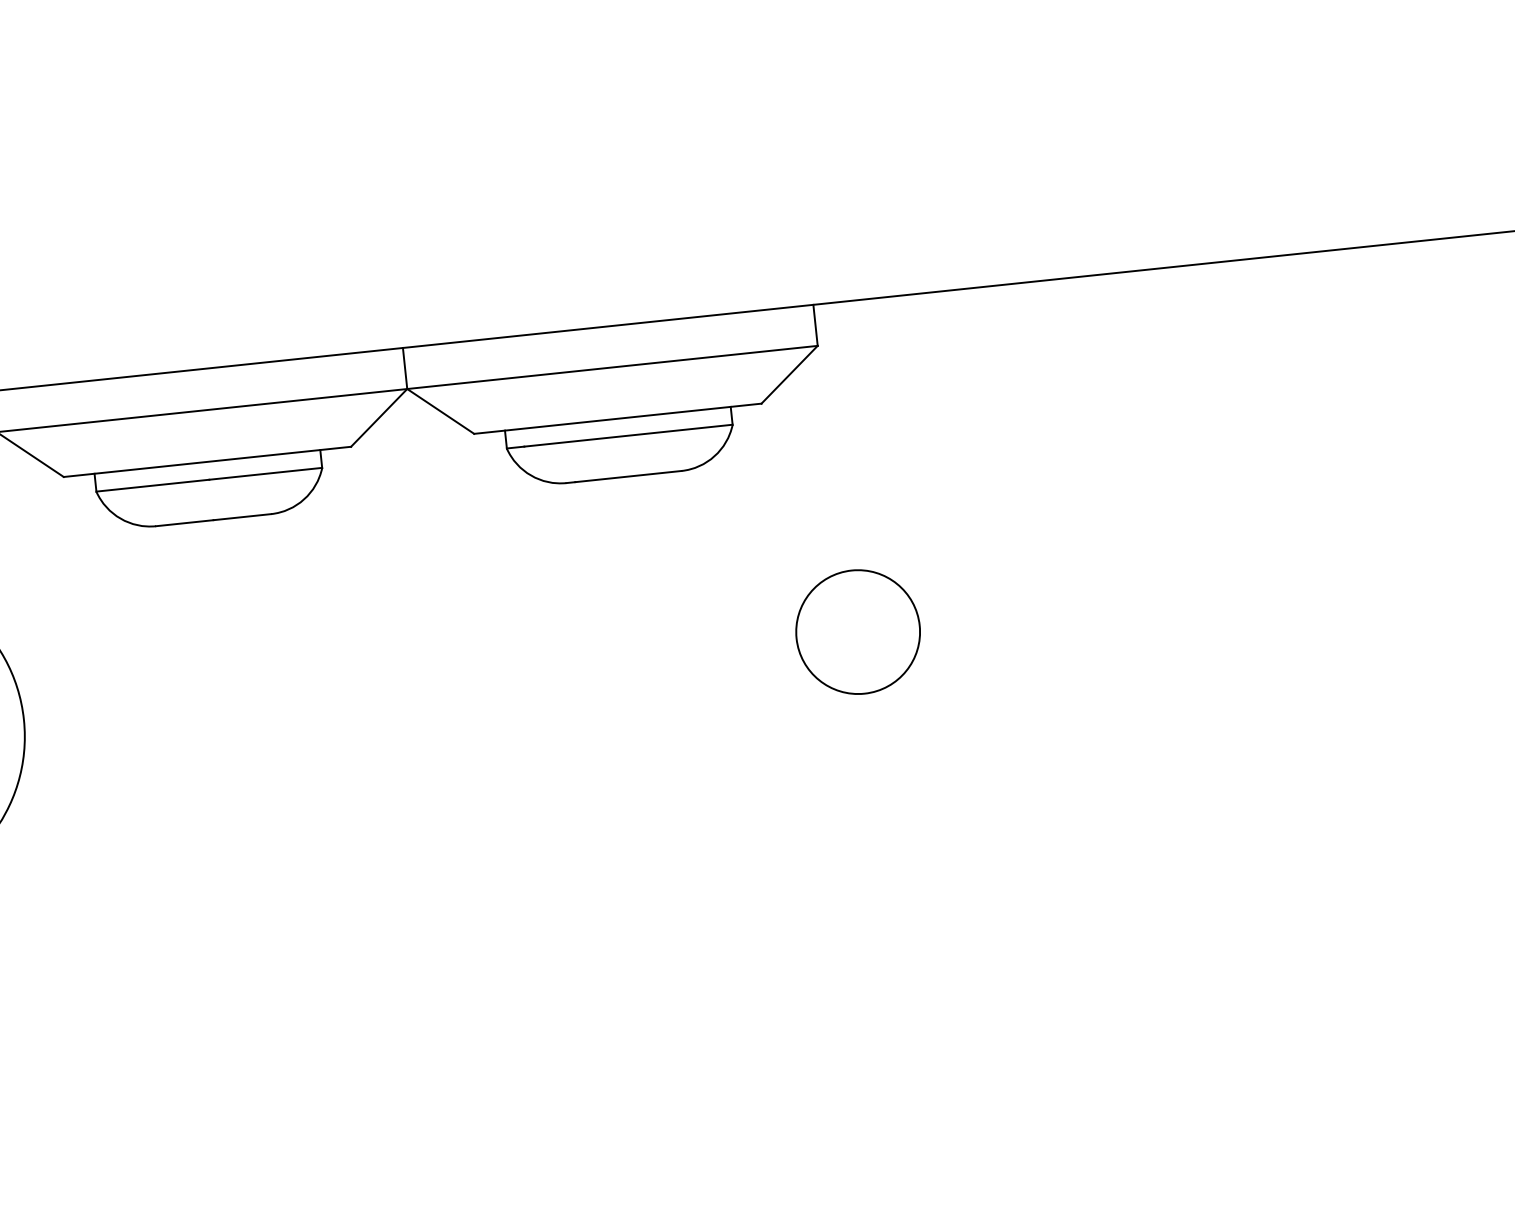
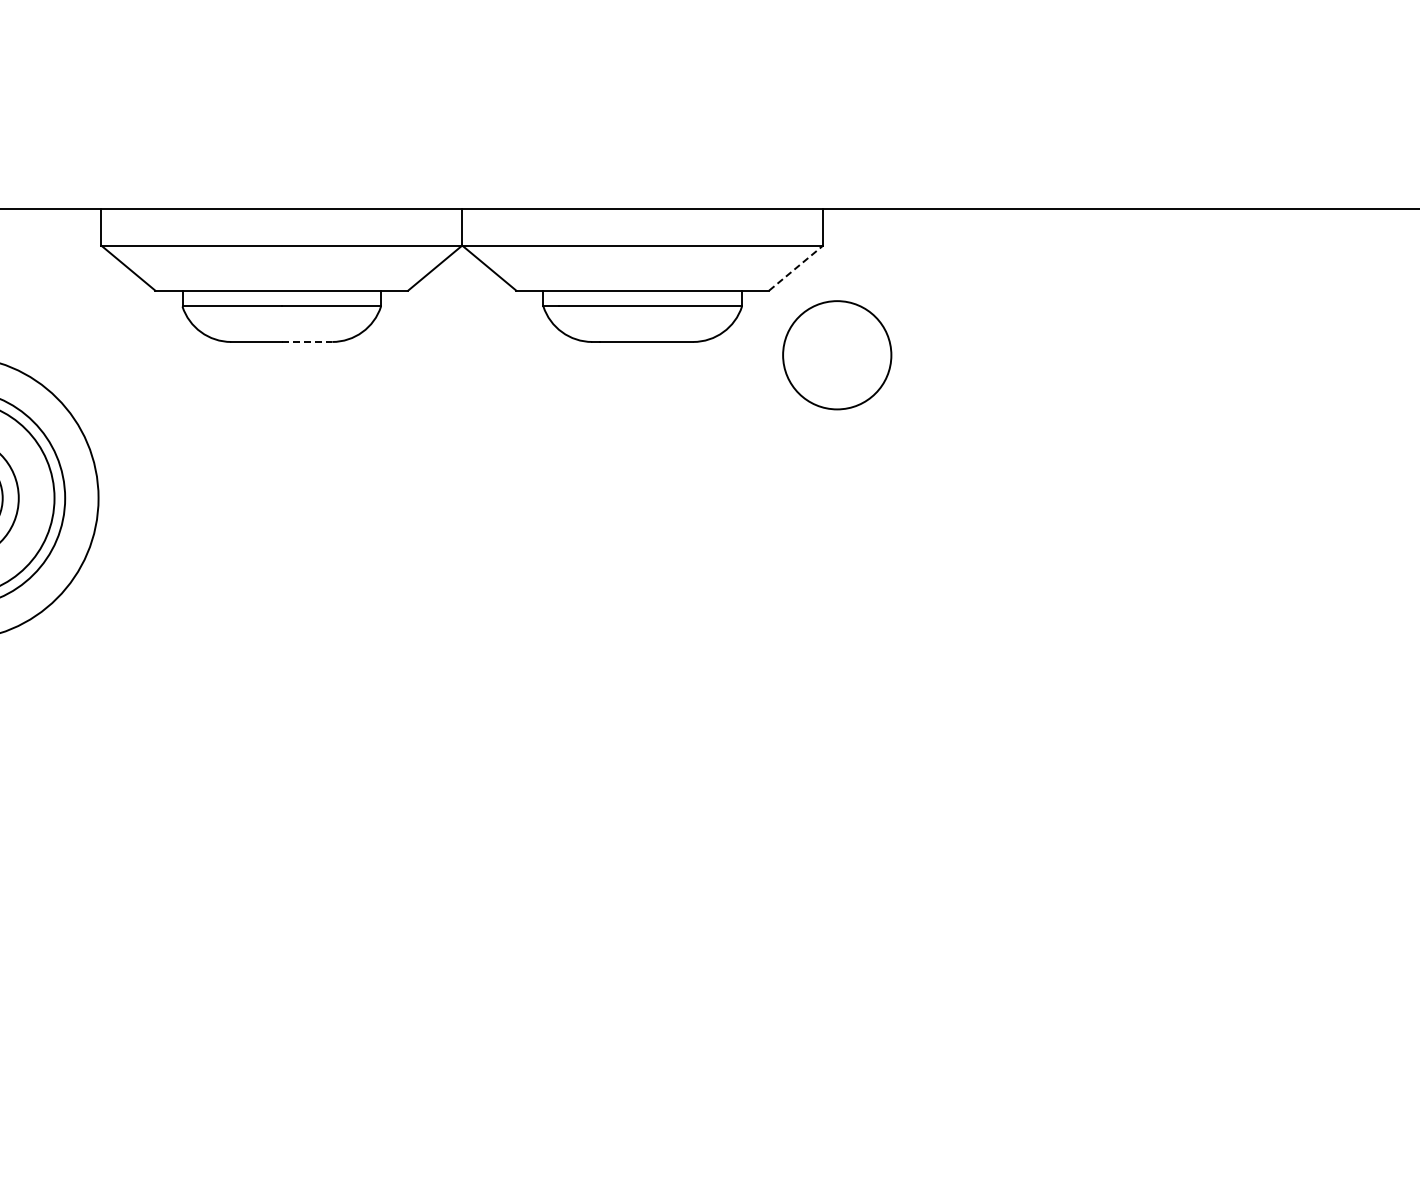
line: (789, 373) -> (796, 267), solid -> dashed
line: (242, 516) -> (307, 341), solid -> dashed
circle: (858, 632) -> (837, 355), moved

